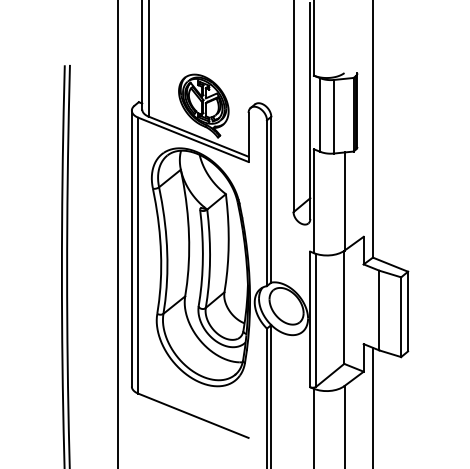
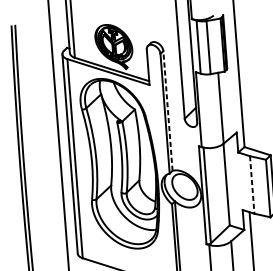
line: (271, 199) -> (168, 110), solid -> dashed
line: (379, 310) -> (252, 184), solid -> dashed

